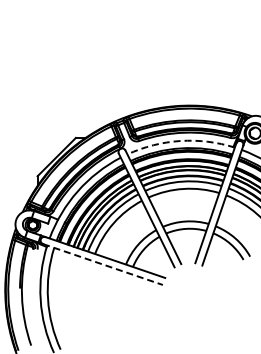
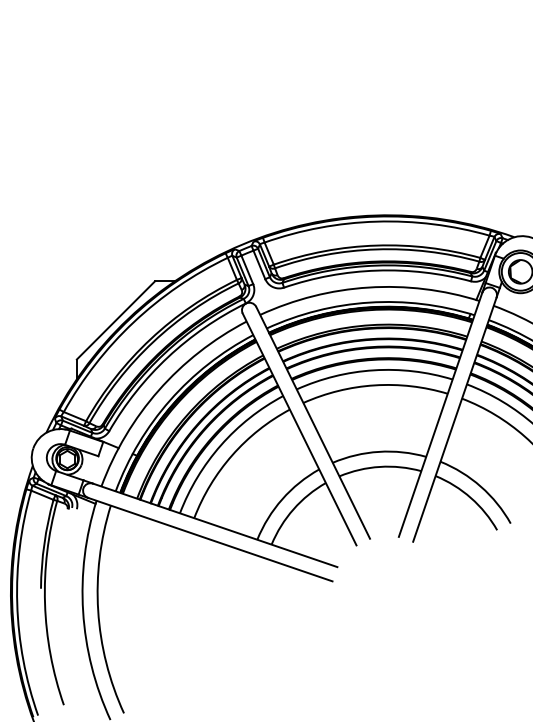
arc: (180, 141) -> (368, 288), dashed -> solid
line: (103, 264) -> (211, 539), dashed -> solid

